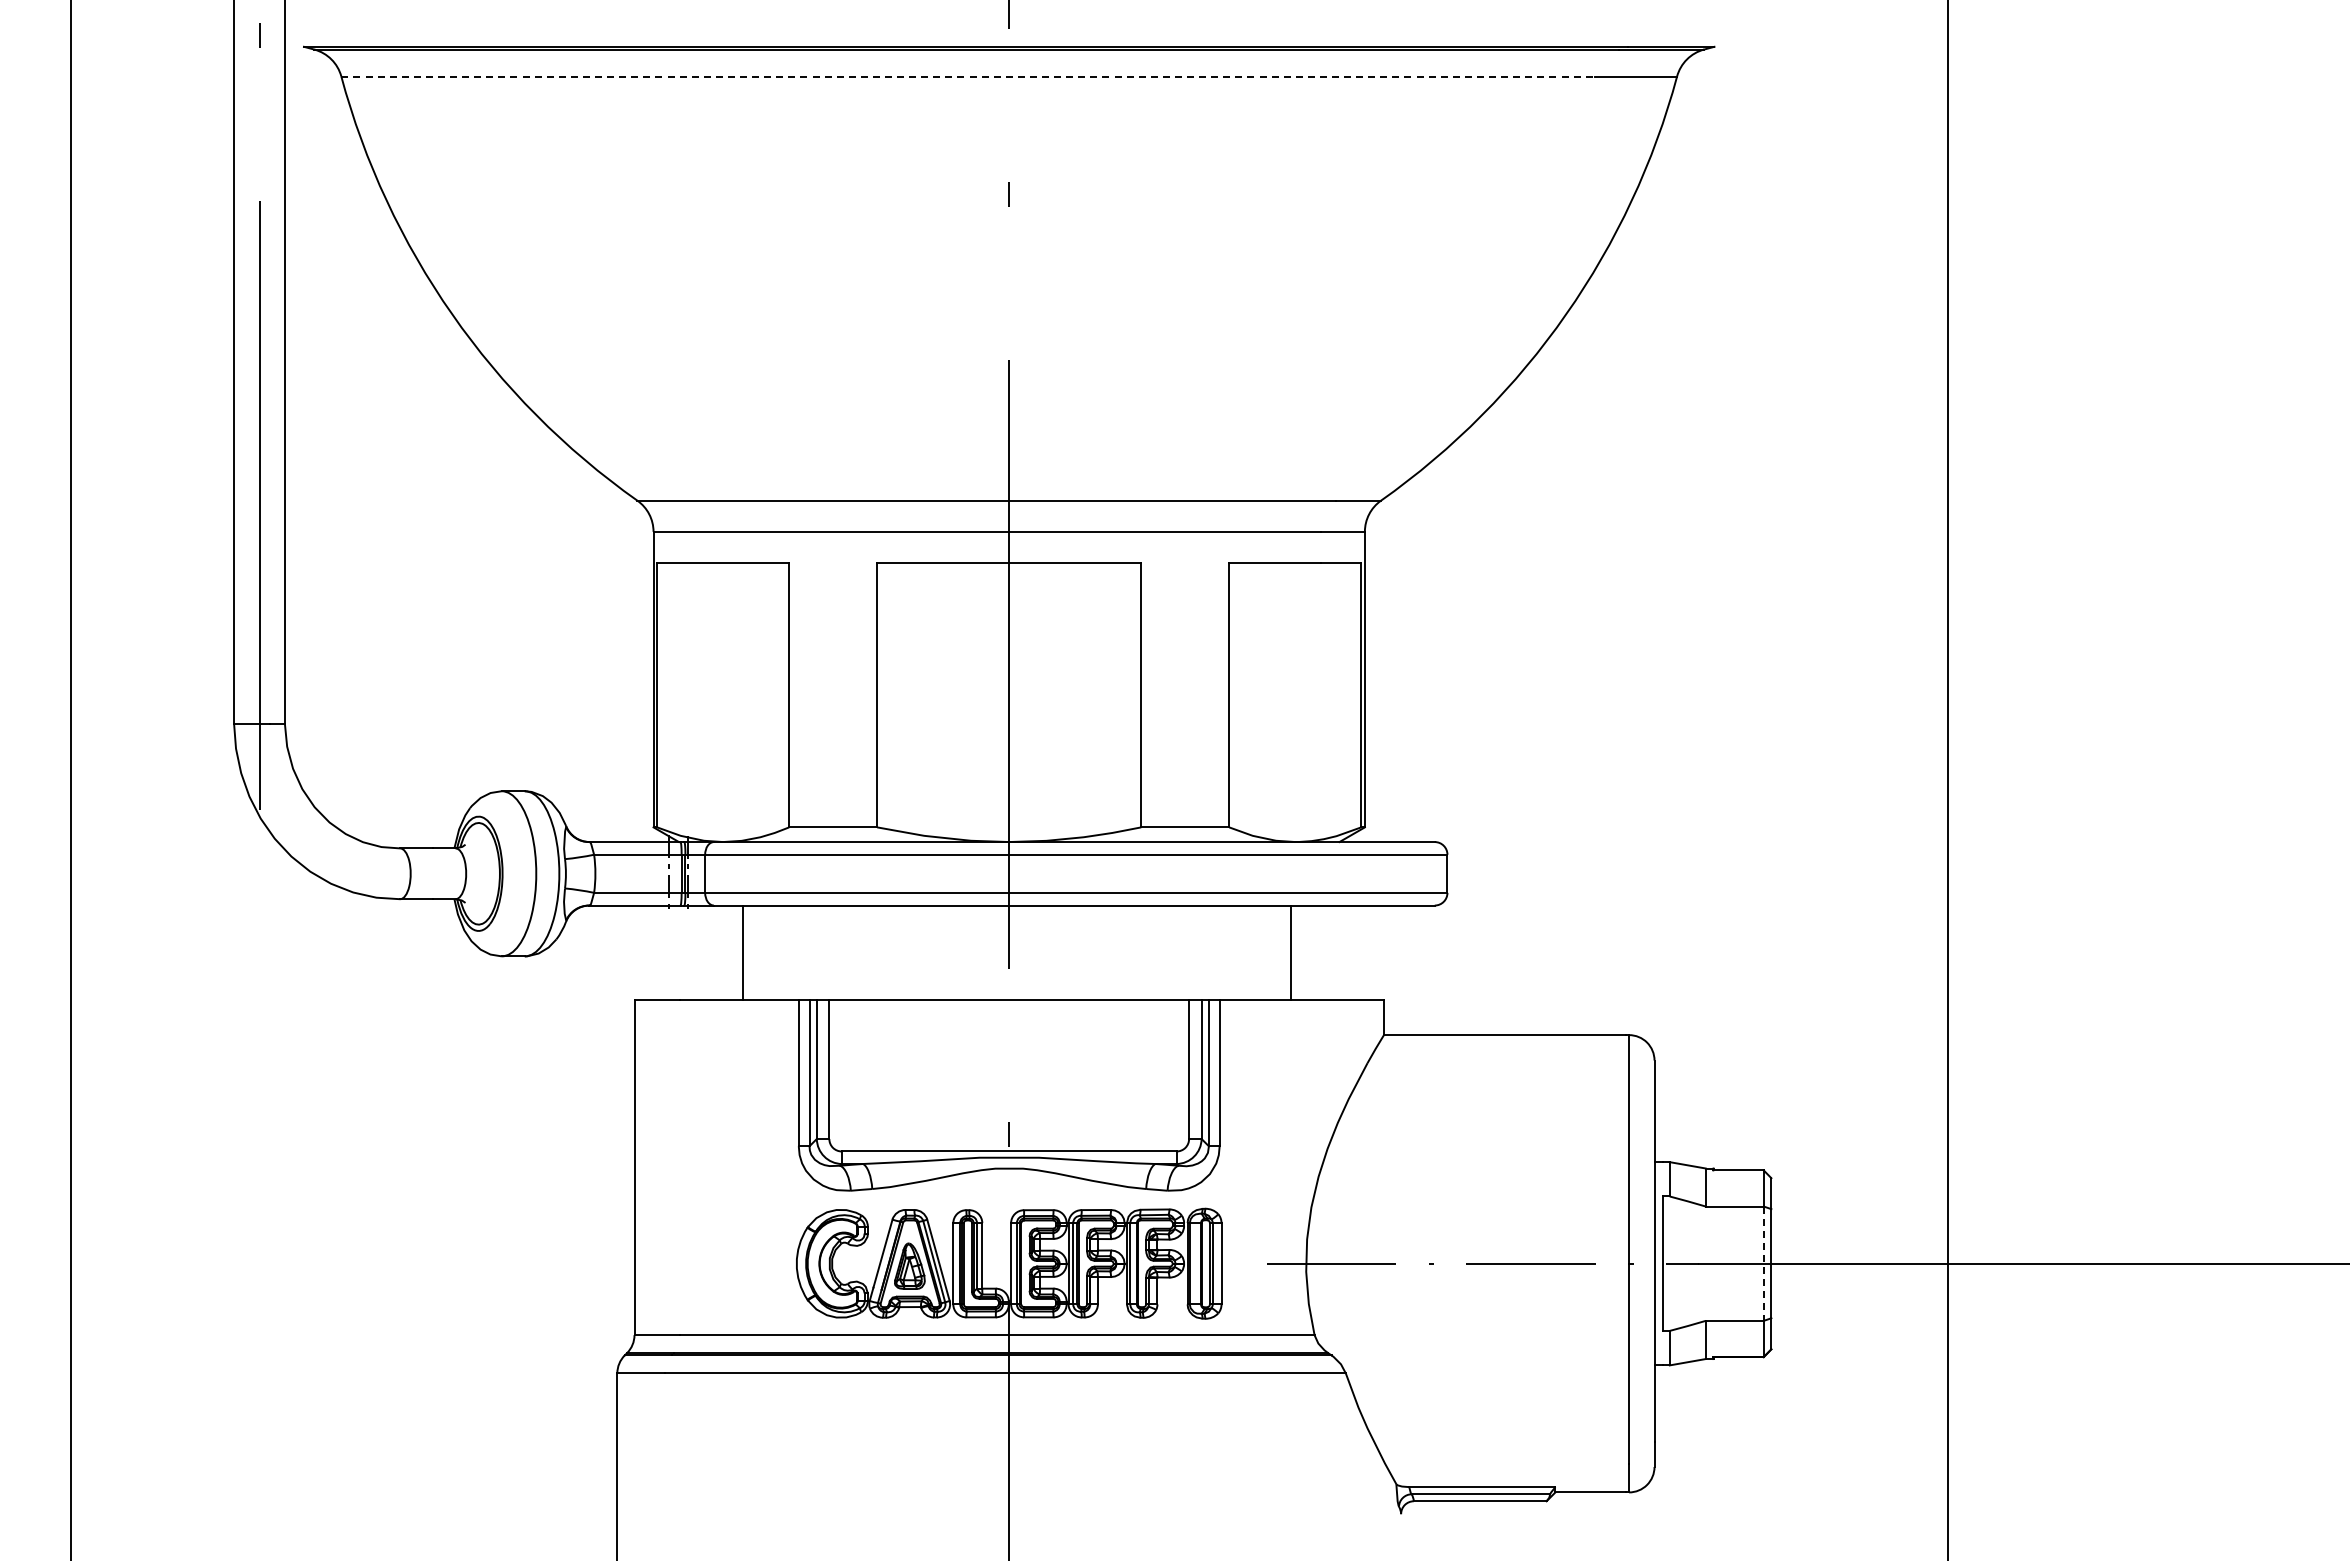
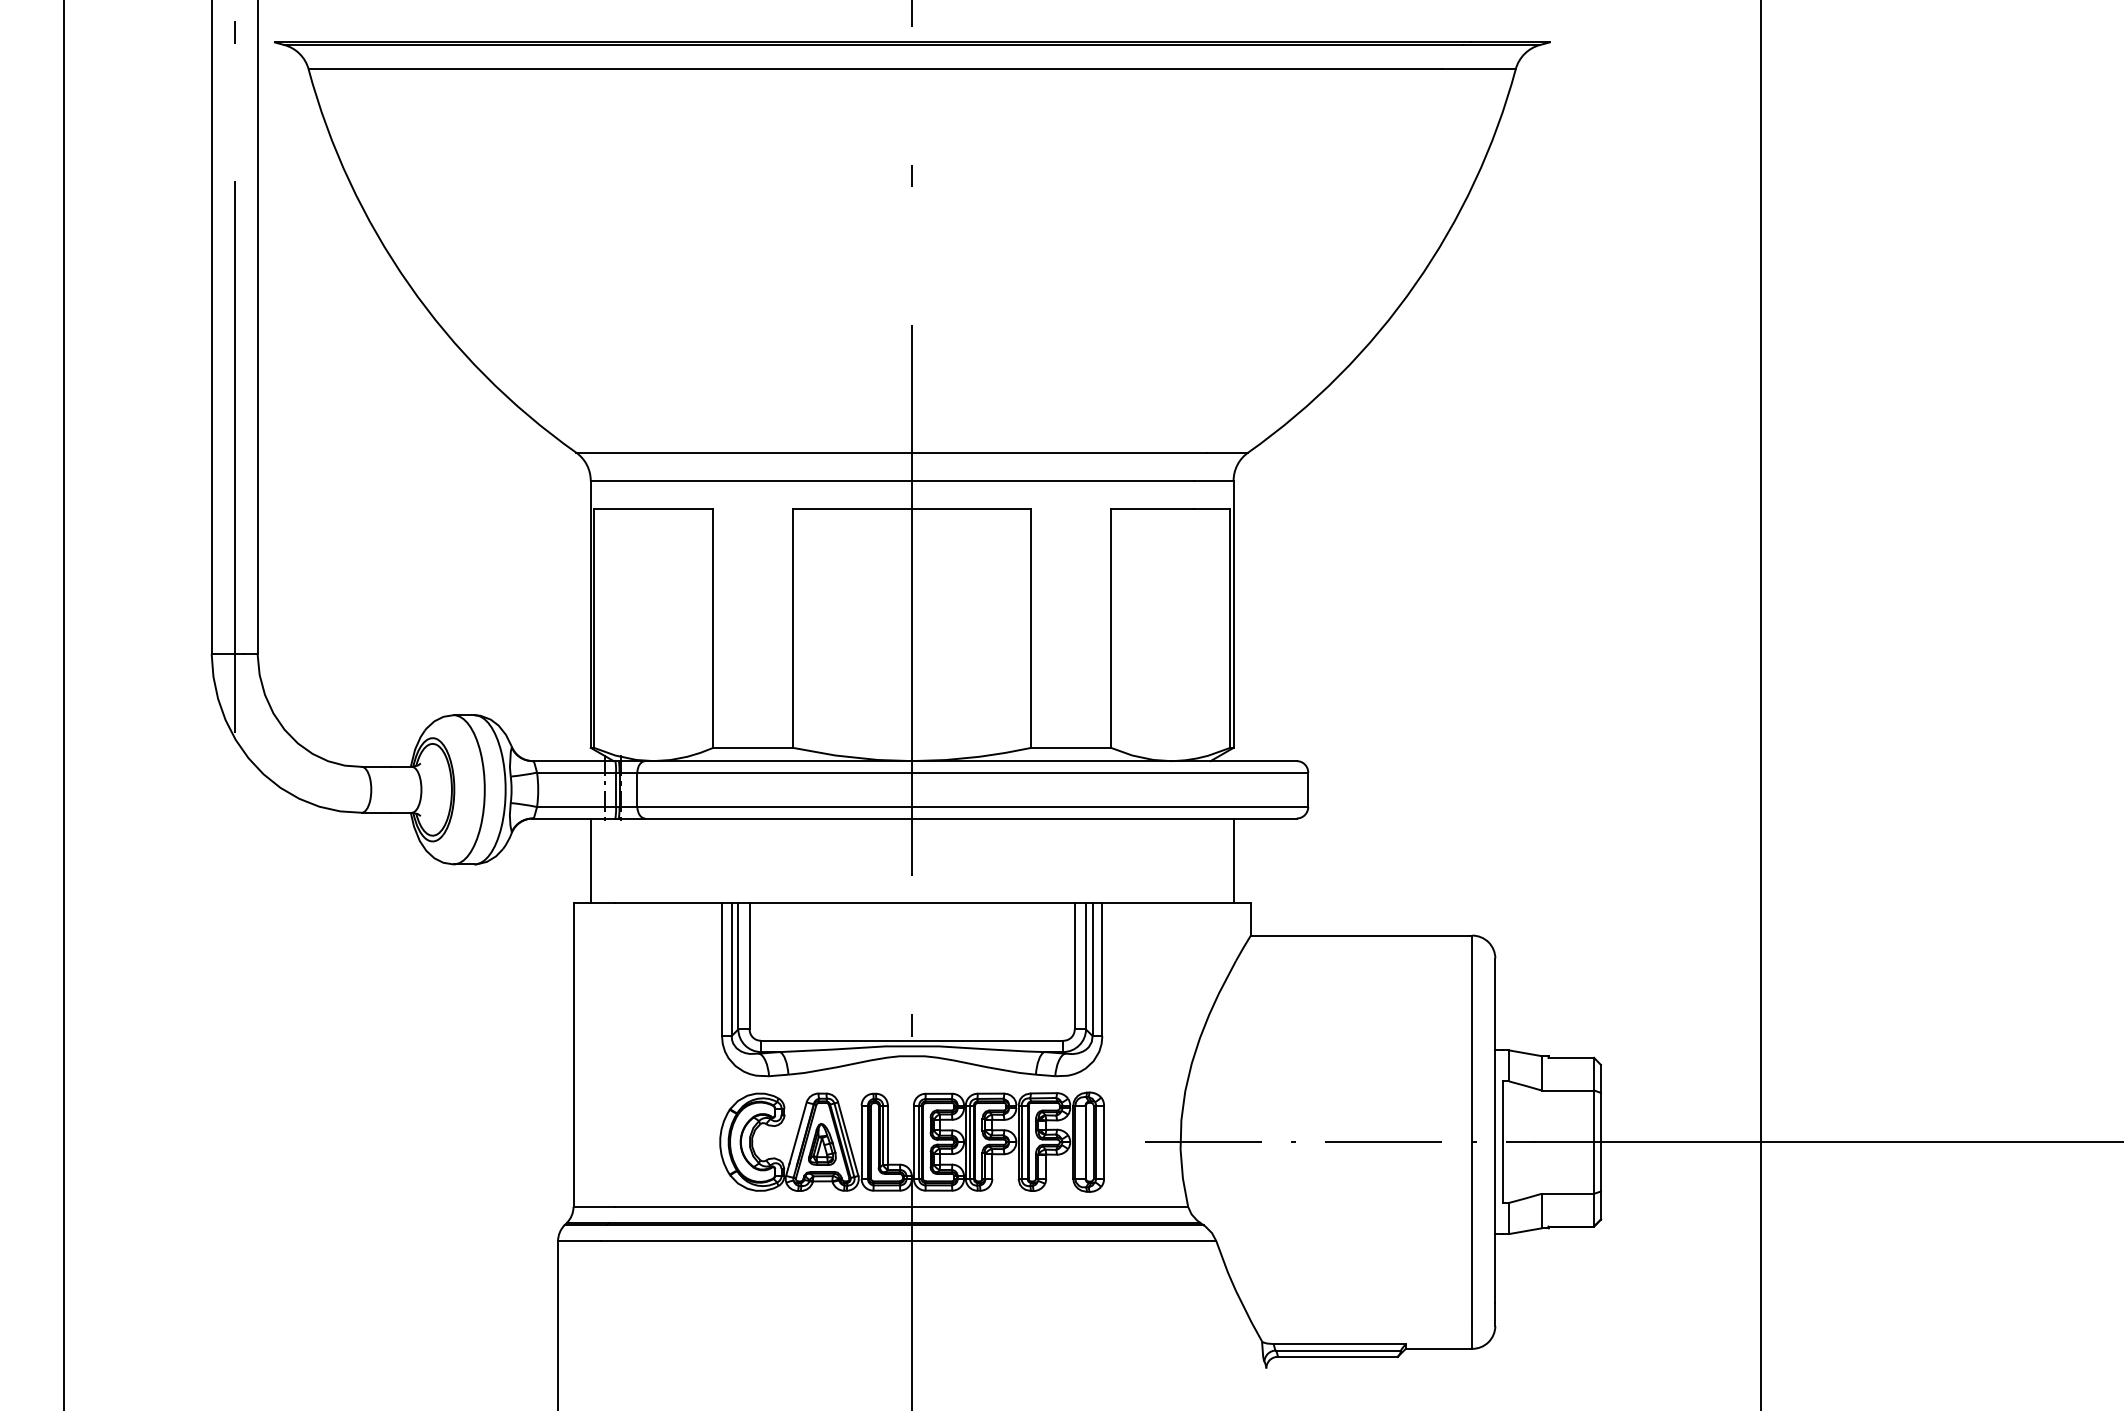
line: (968, 76) -> (875, 69), dashed -> solid
line: (742, 952) -> (590, 860), moved
line: (1290, 952) -> (1233, 860), moved
line: (1763, 1264) -> (1593, 1142), dashed -> solid

